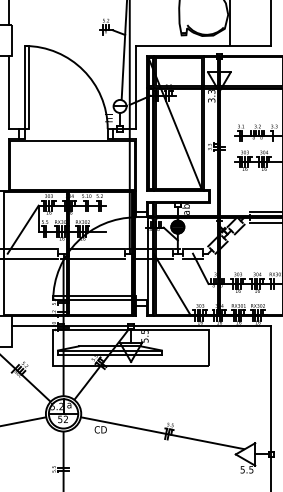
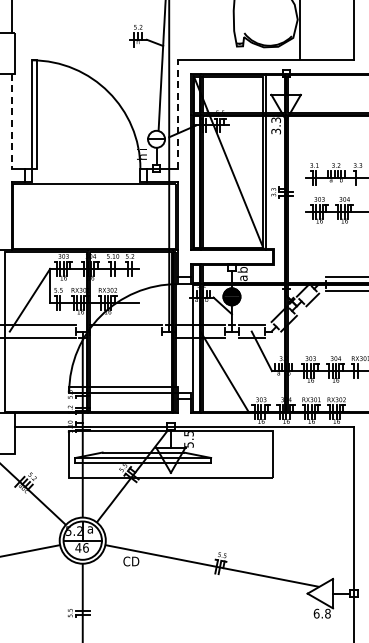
line: (136, 87) -> (177, 114), solid -> dashed
line: (8, 92) -> (11, 121), solid -> dashed
line: (96, 259) -> (125, 338), removed
text: (62, 419) -> (81, 547), 52 -> 46
text: (246, 469) -> (321, 613), 5.5 -> 6.8

